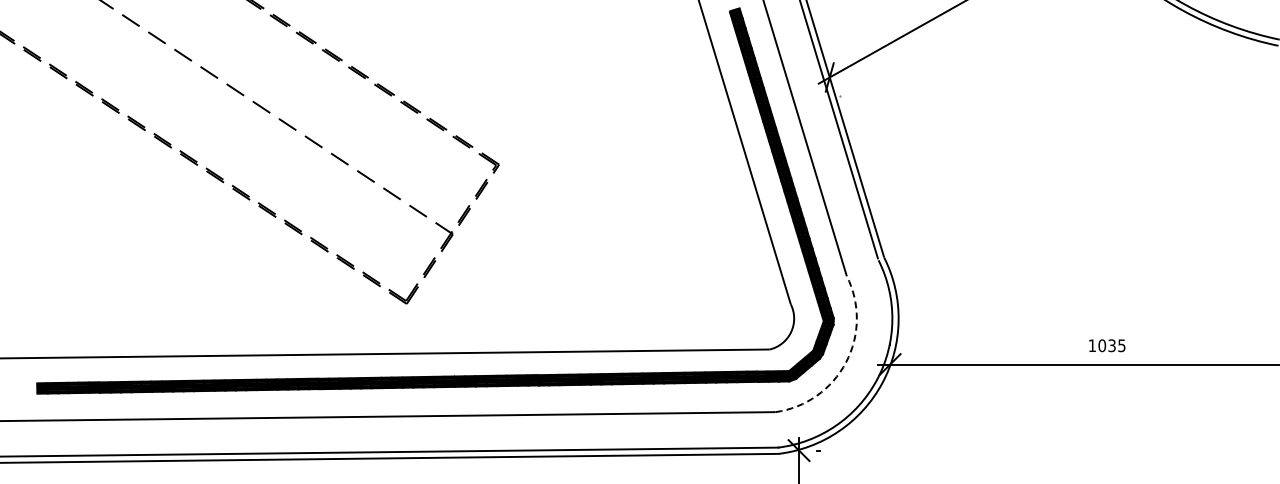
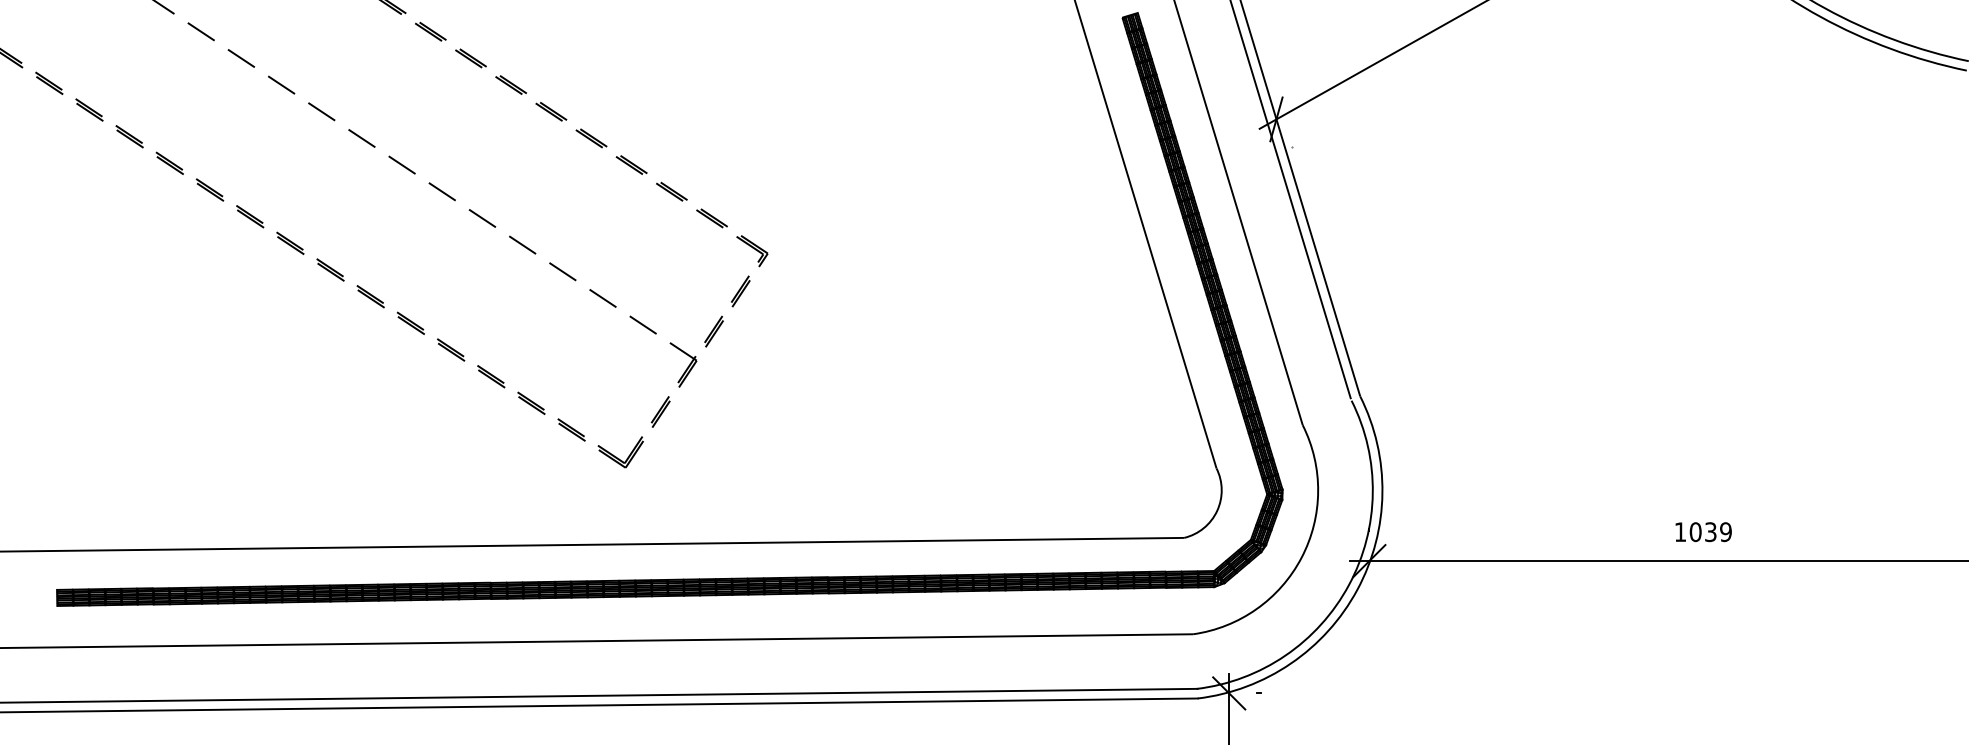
text: (1121, 345) -> (1725, 531), 1035 -> 1039
arc: (846, 362) -> (1302, 557), dashed -> solid

